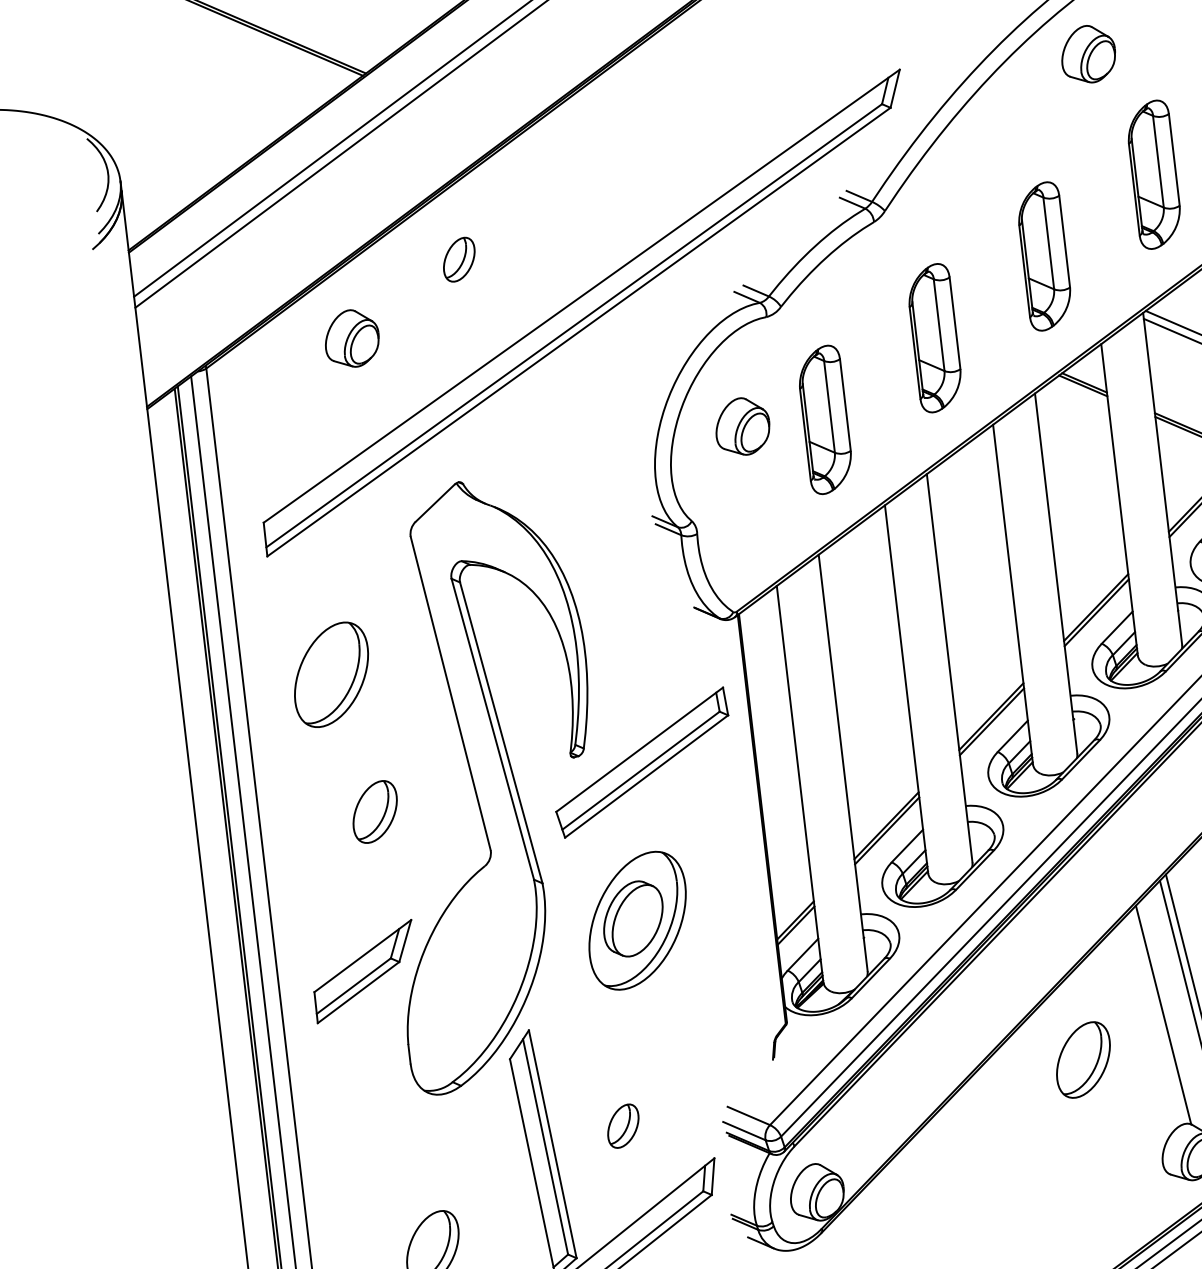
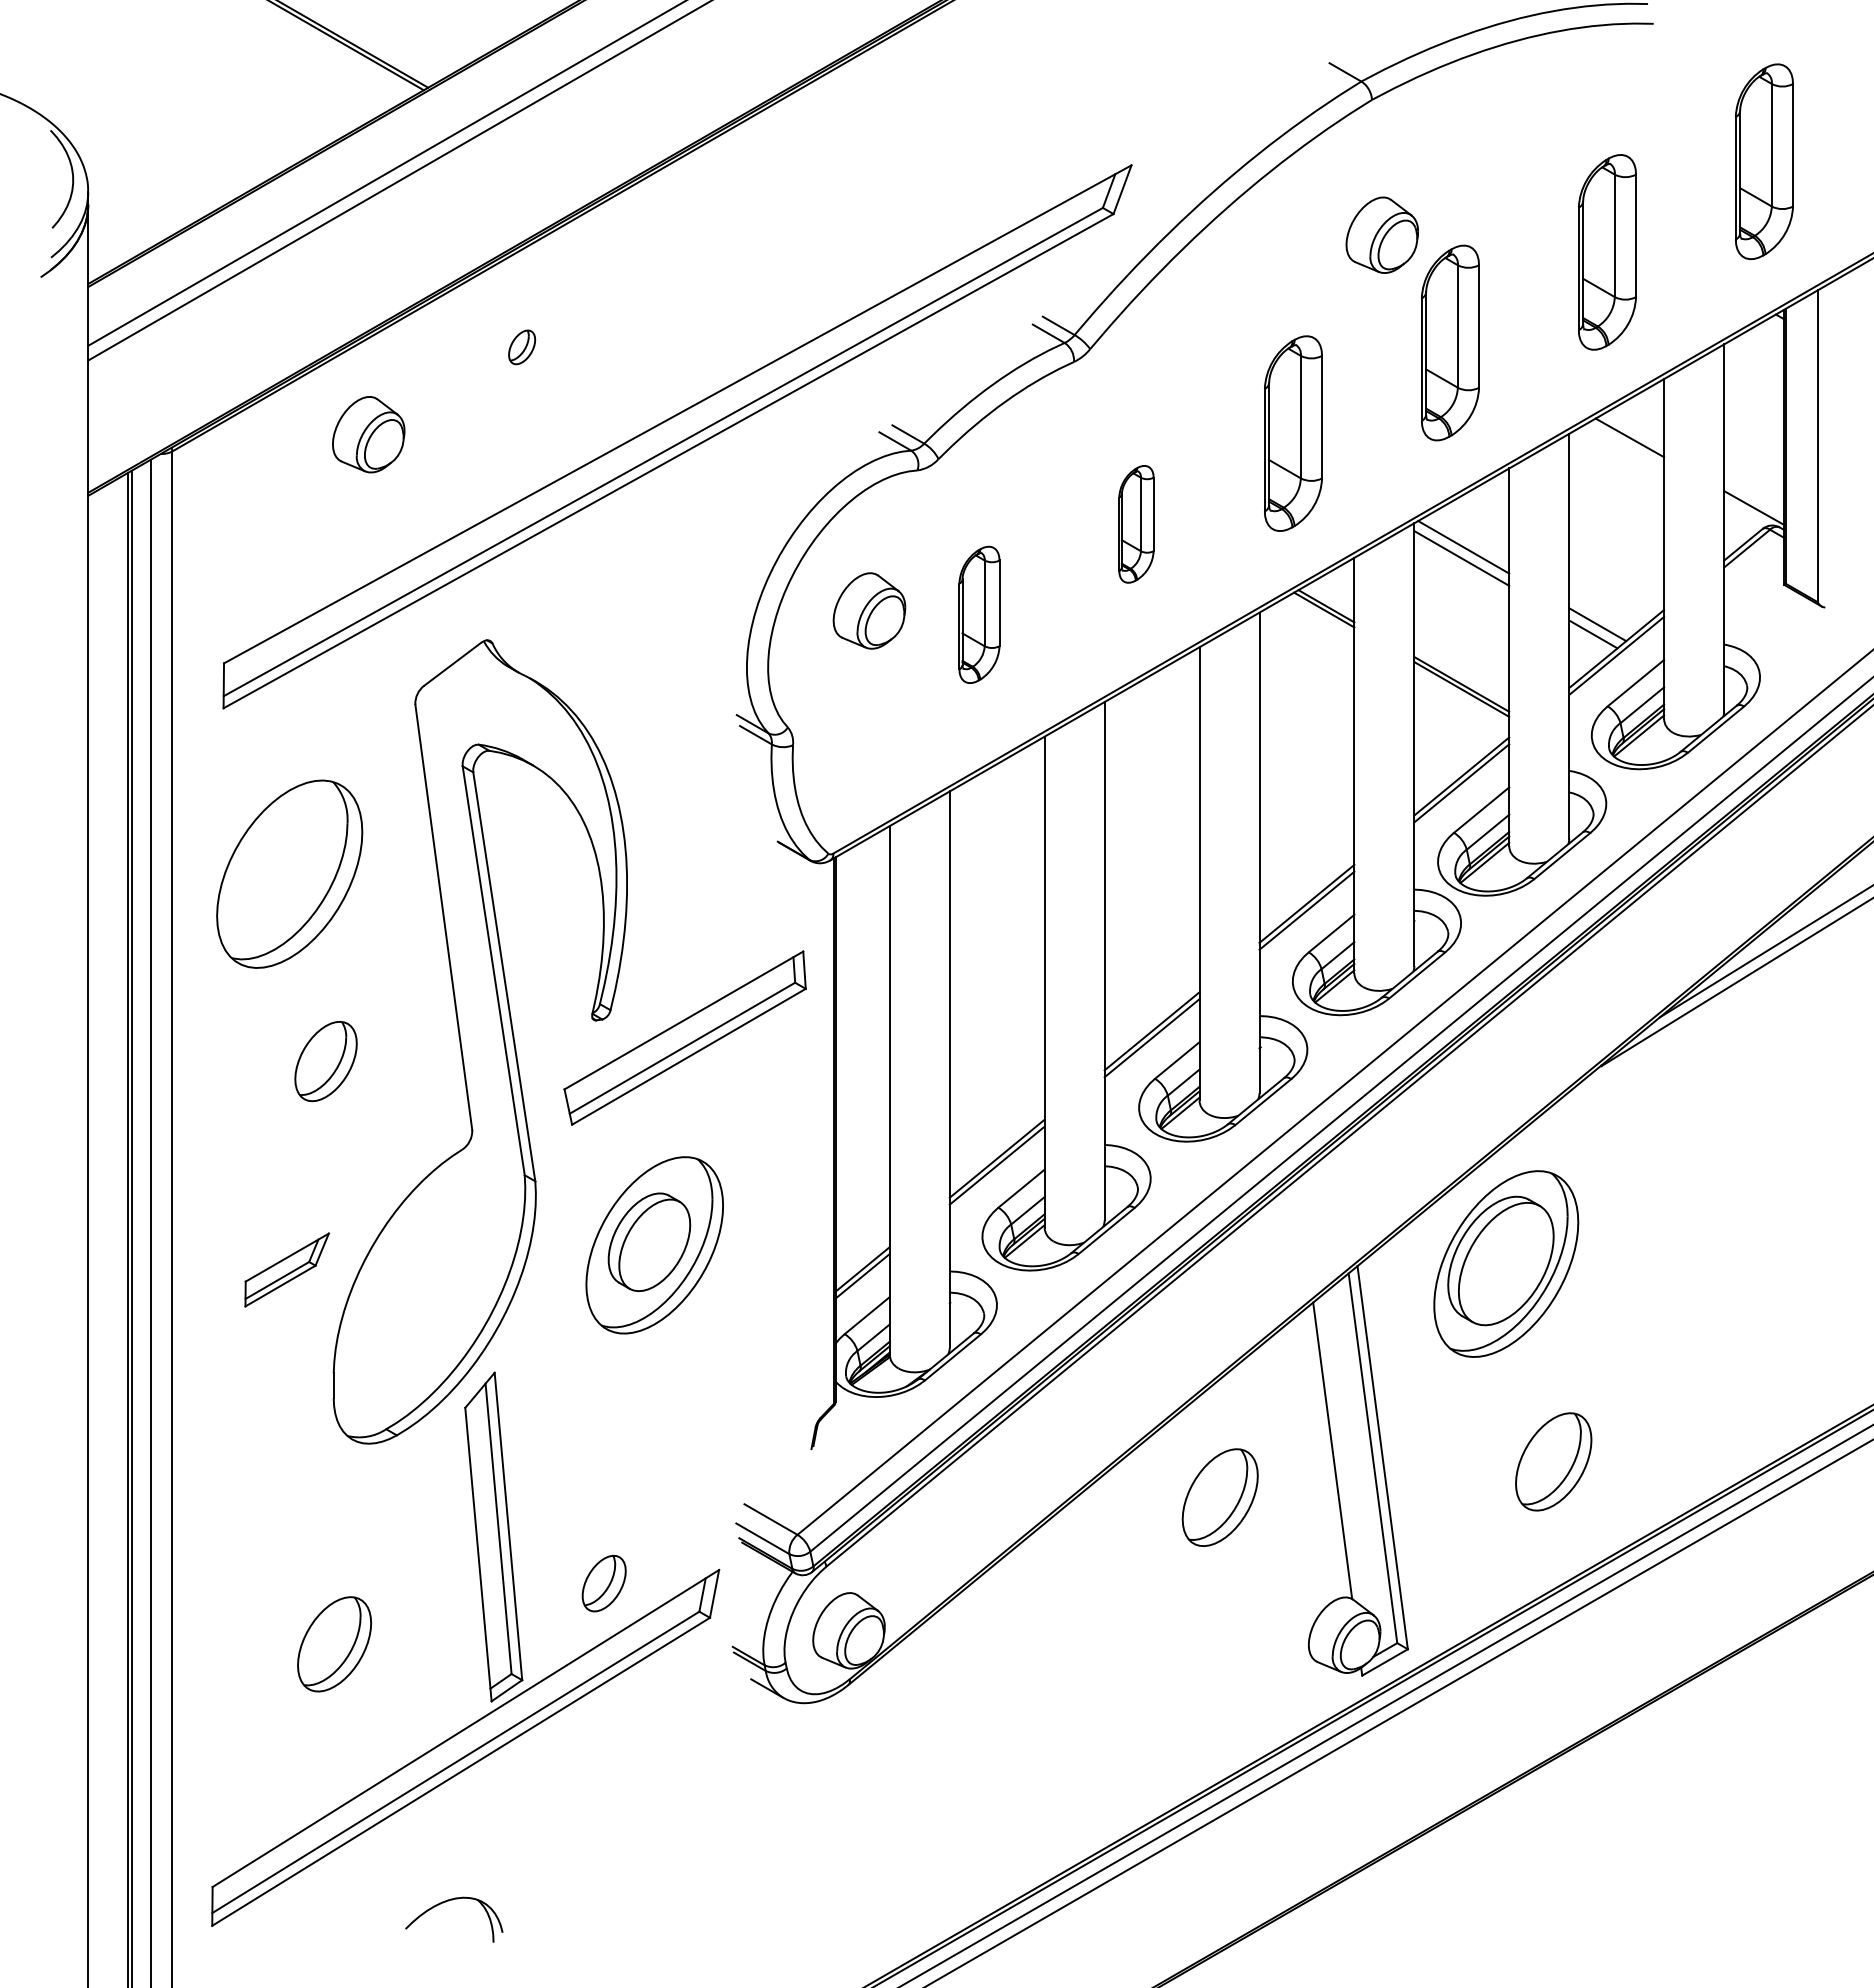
part: (1087, 53) -> (1381, 234), moved
part: (458, 259) -> (521, 347), size x0.6
part: (935, 338) -> (1136, 524), size x0.6
part: (825, 419) -> (979, 614), size x0.7
part: (331, 674) -> (289, 873), size x1.4
part: (363, 971) -> (286, 1269), size x0.6
part: (622, 1126) -> (603, 1583), moved

